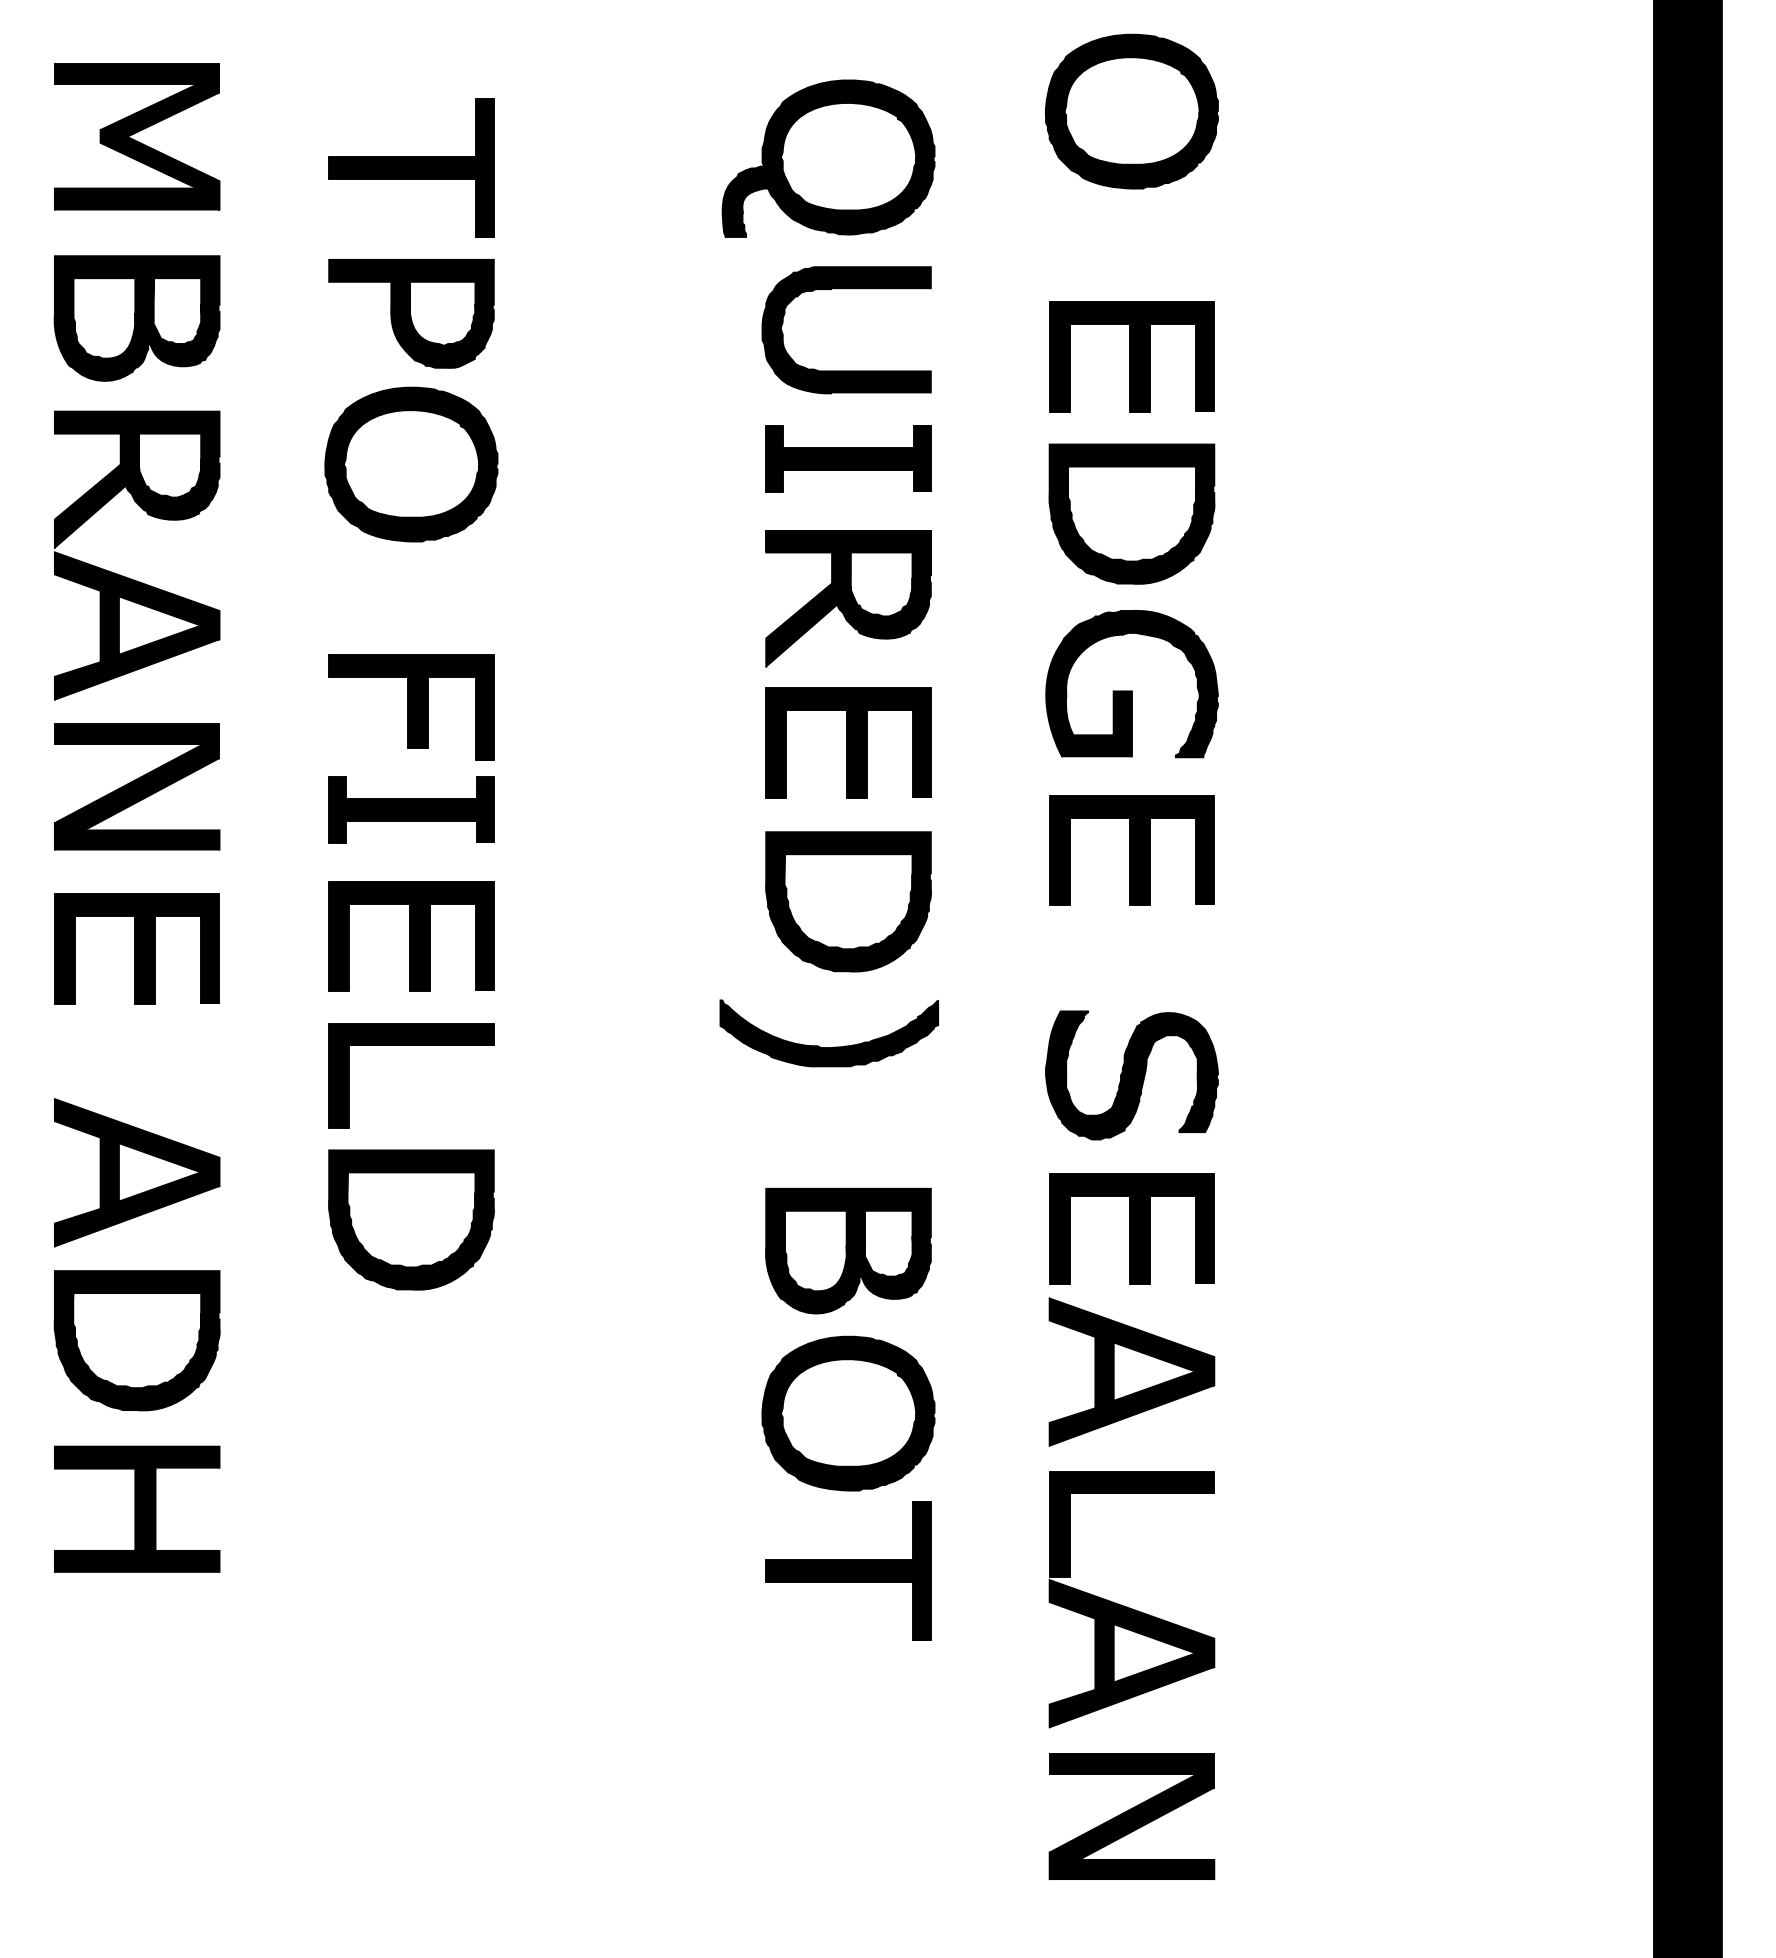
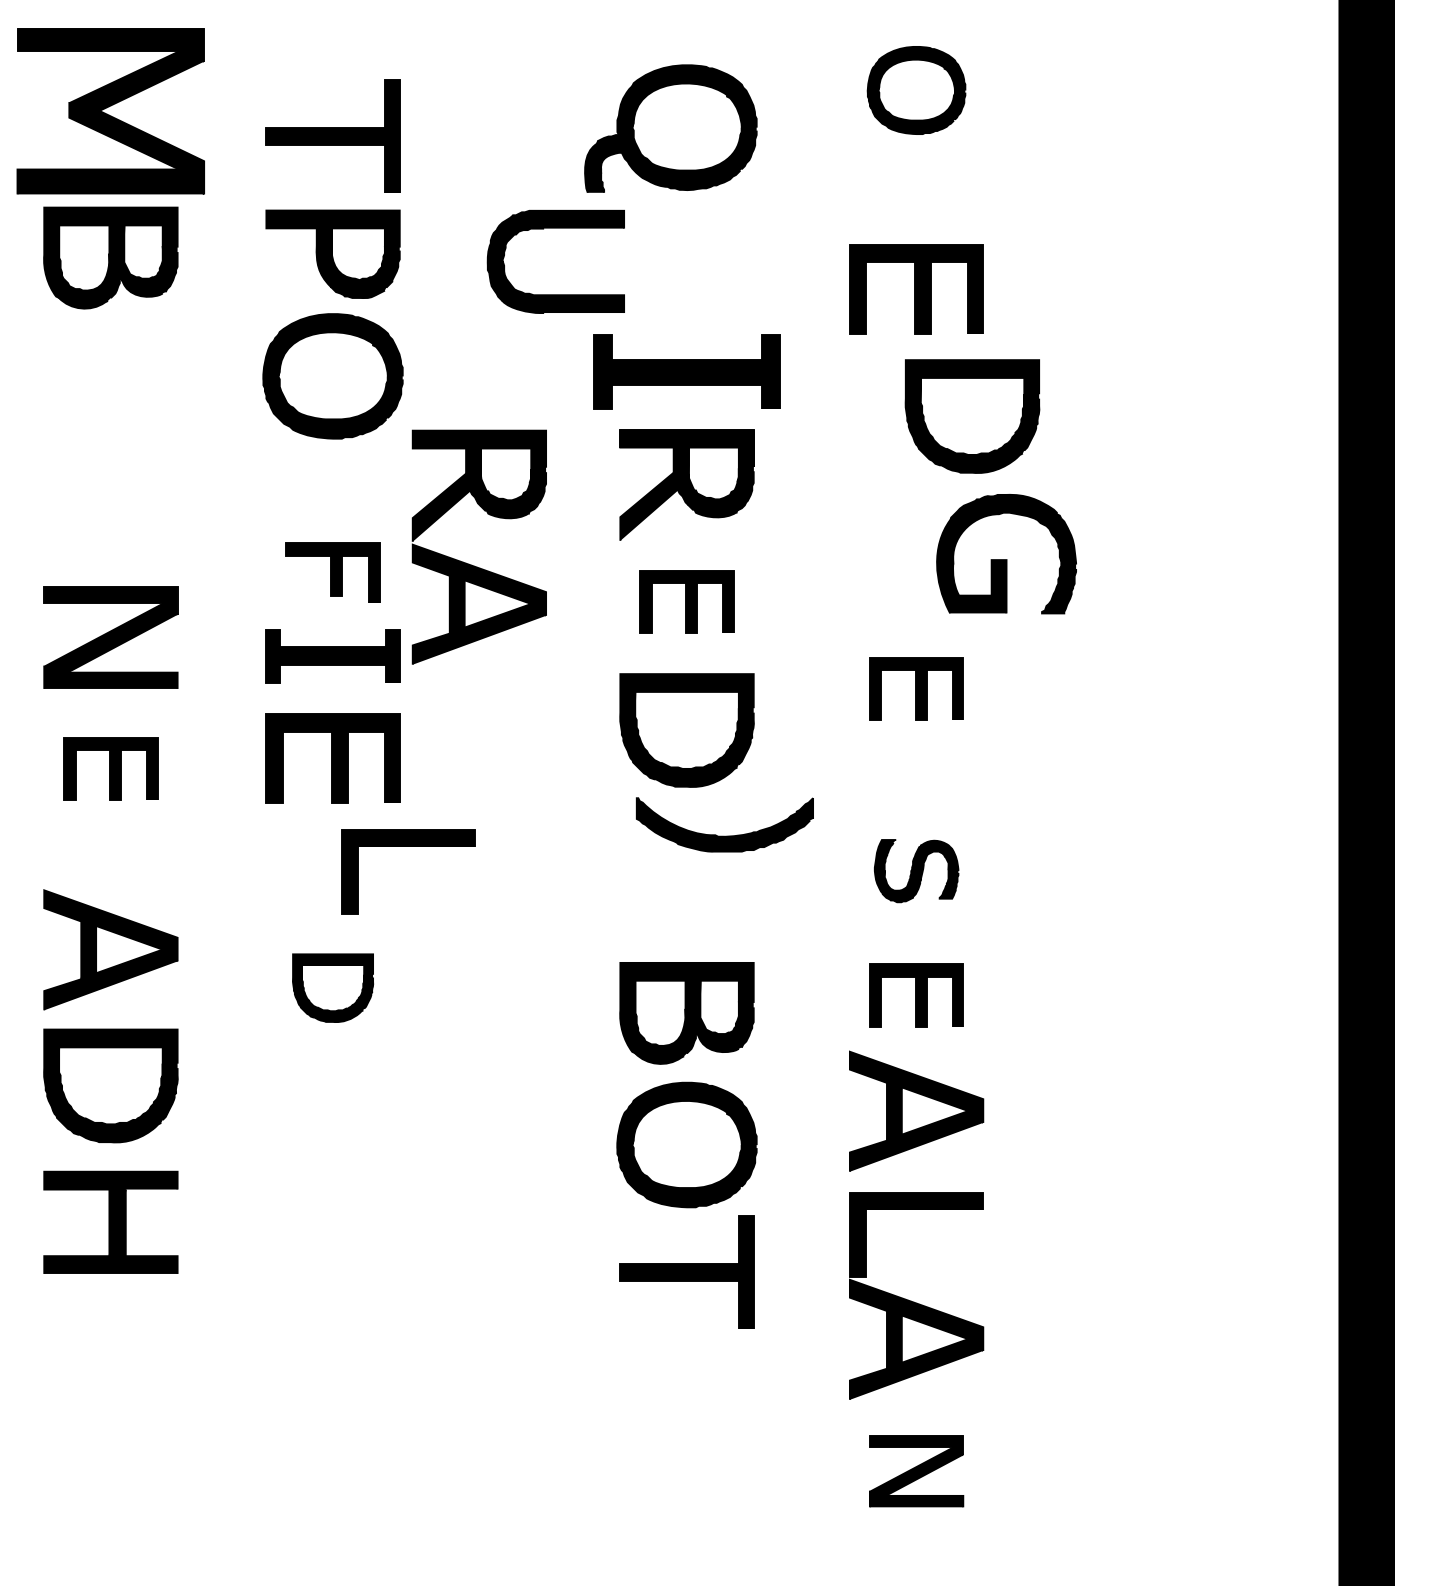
part: (1131, 111) -> (916, 90), size x0.7
part: (137, 136) -> (111, 110), size x1.4
part: (846, 370) -> (555, 294), moved
part: (848, 458) -> (687, 371), size x1.4
part: (1131, 513) -> (972, 415), moved
part: (128, 577) -> (472, 565), moved
part: (1131, 684) -> (1006, 554), moved
part: (411, 707) -> (333, 573), size x0.7
part: (848, 742) -> (687, 601), size x0.7
part: (1131, 850) -> (916, 688), size x0.7
part: (136, 948) -> (110, 768), size x0.7
part: (411, 1045) -> (408, 846), moved
part: (833, 1046) -> (728, 835), moved
part: (1131, 1075) -> (916, 871), size x0.6
part: (411, 1219) -> (333, 987), size x0.6
part: (1131, 1228) -> (916, 995), size x0.7
part: (1131, 1816) -> (916, 1471), size x0.7

